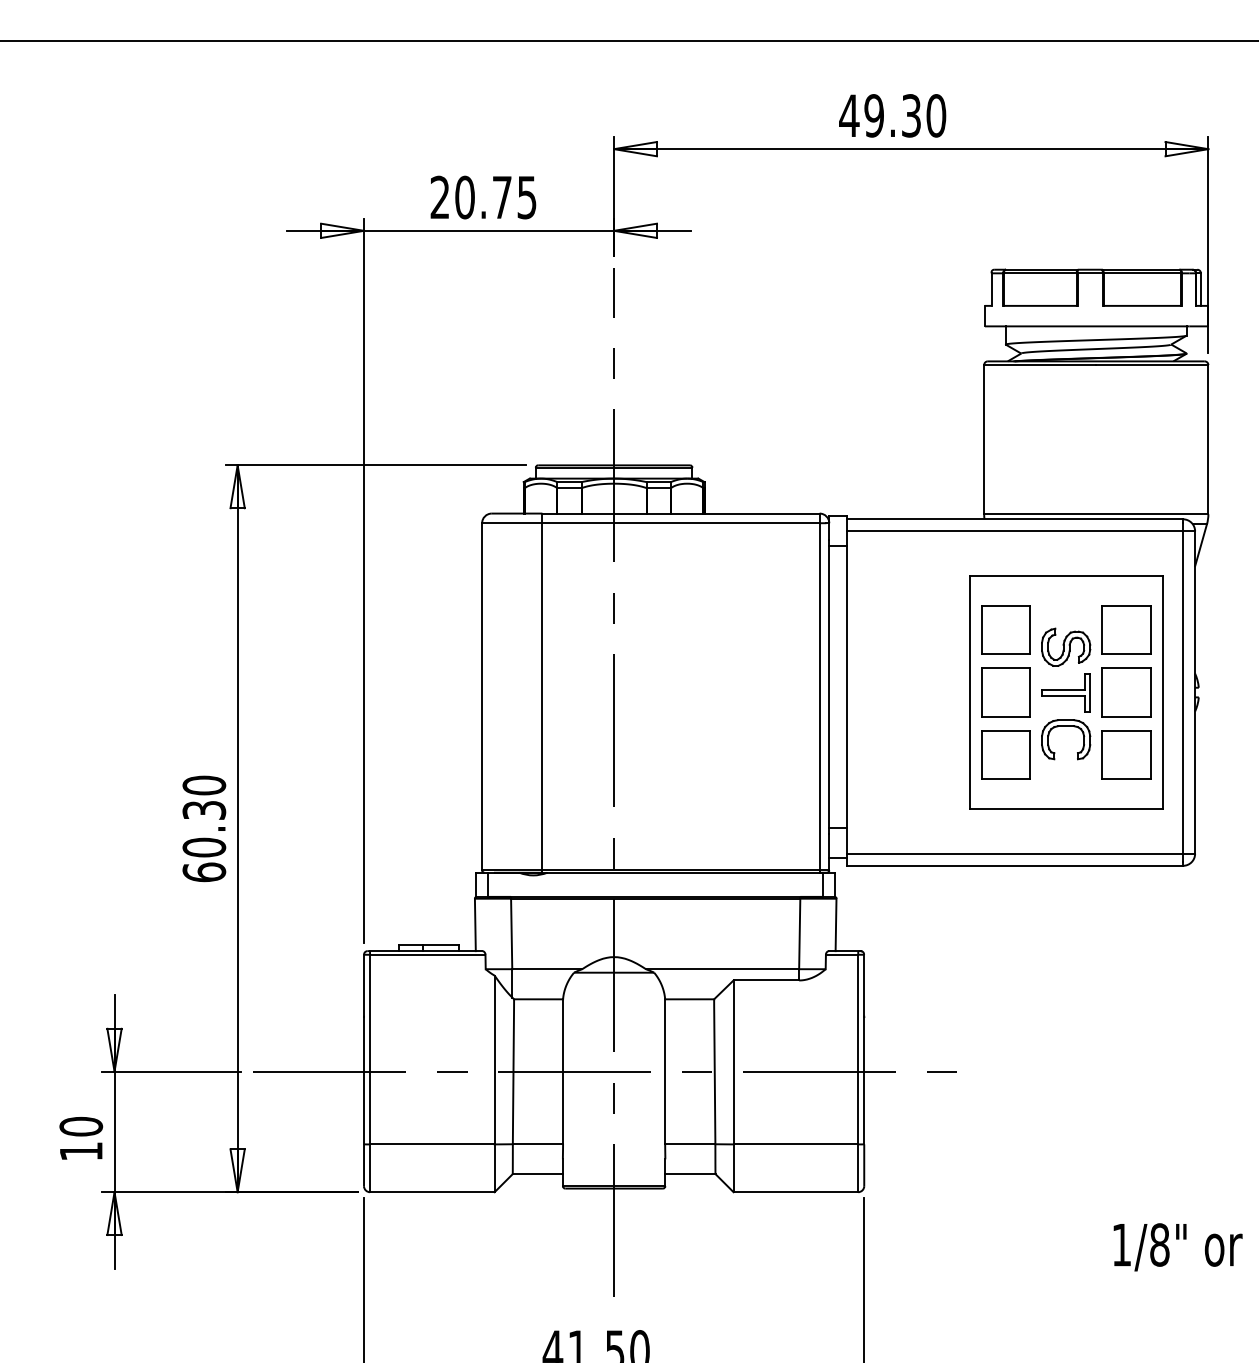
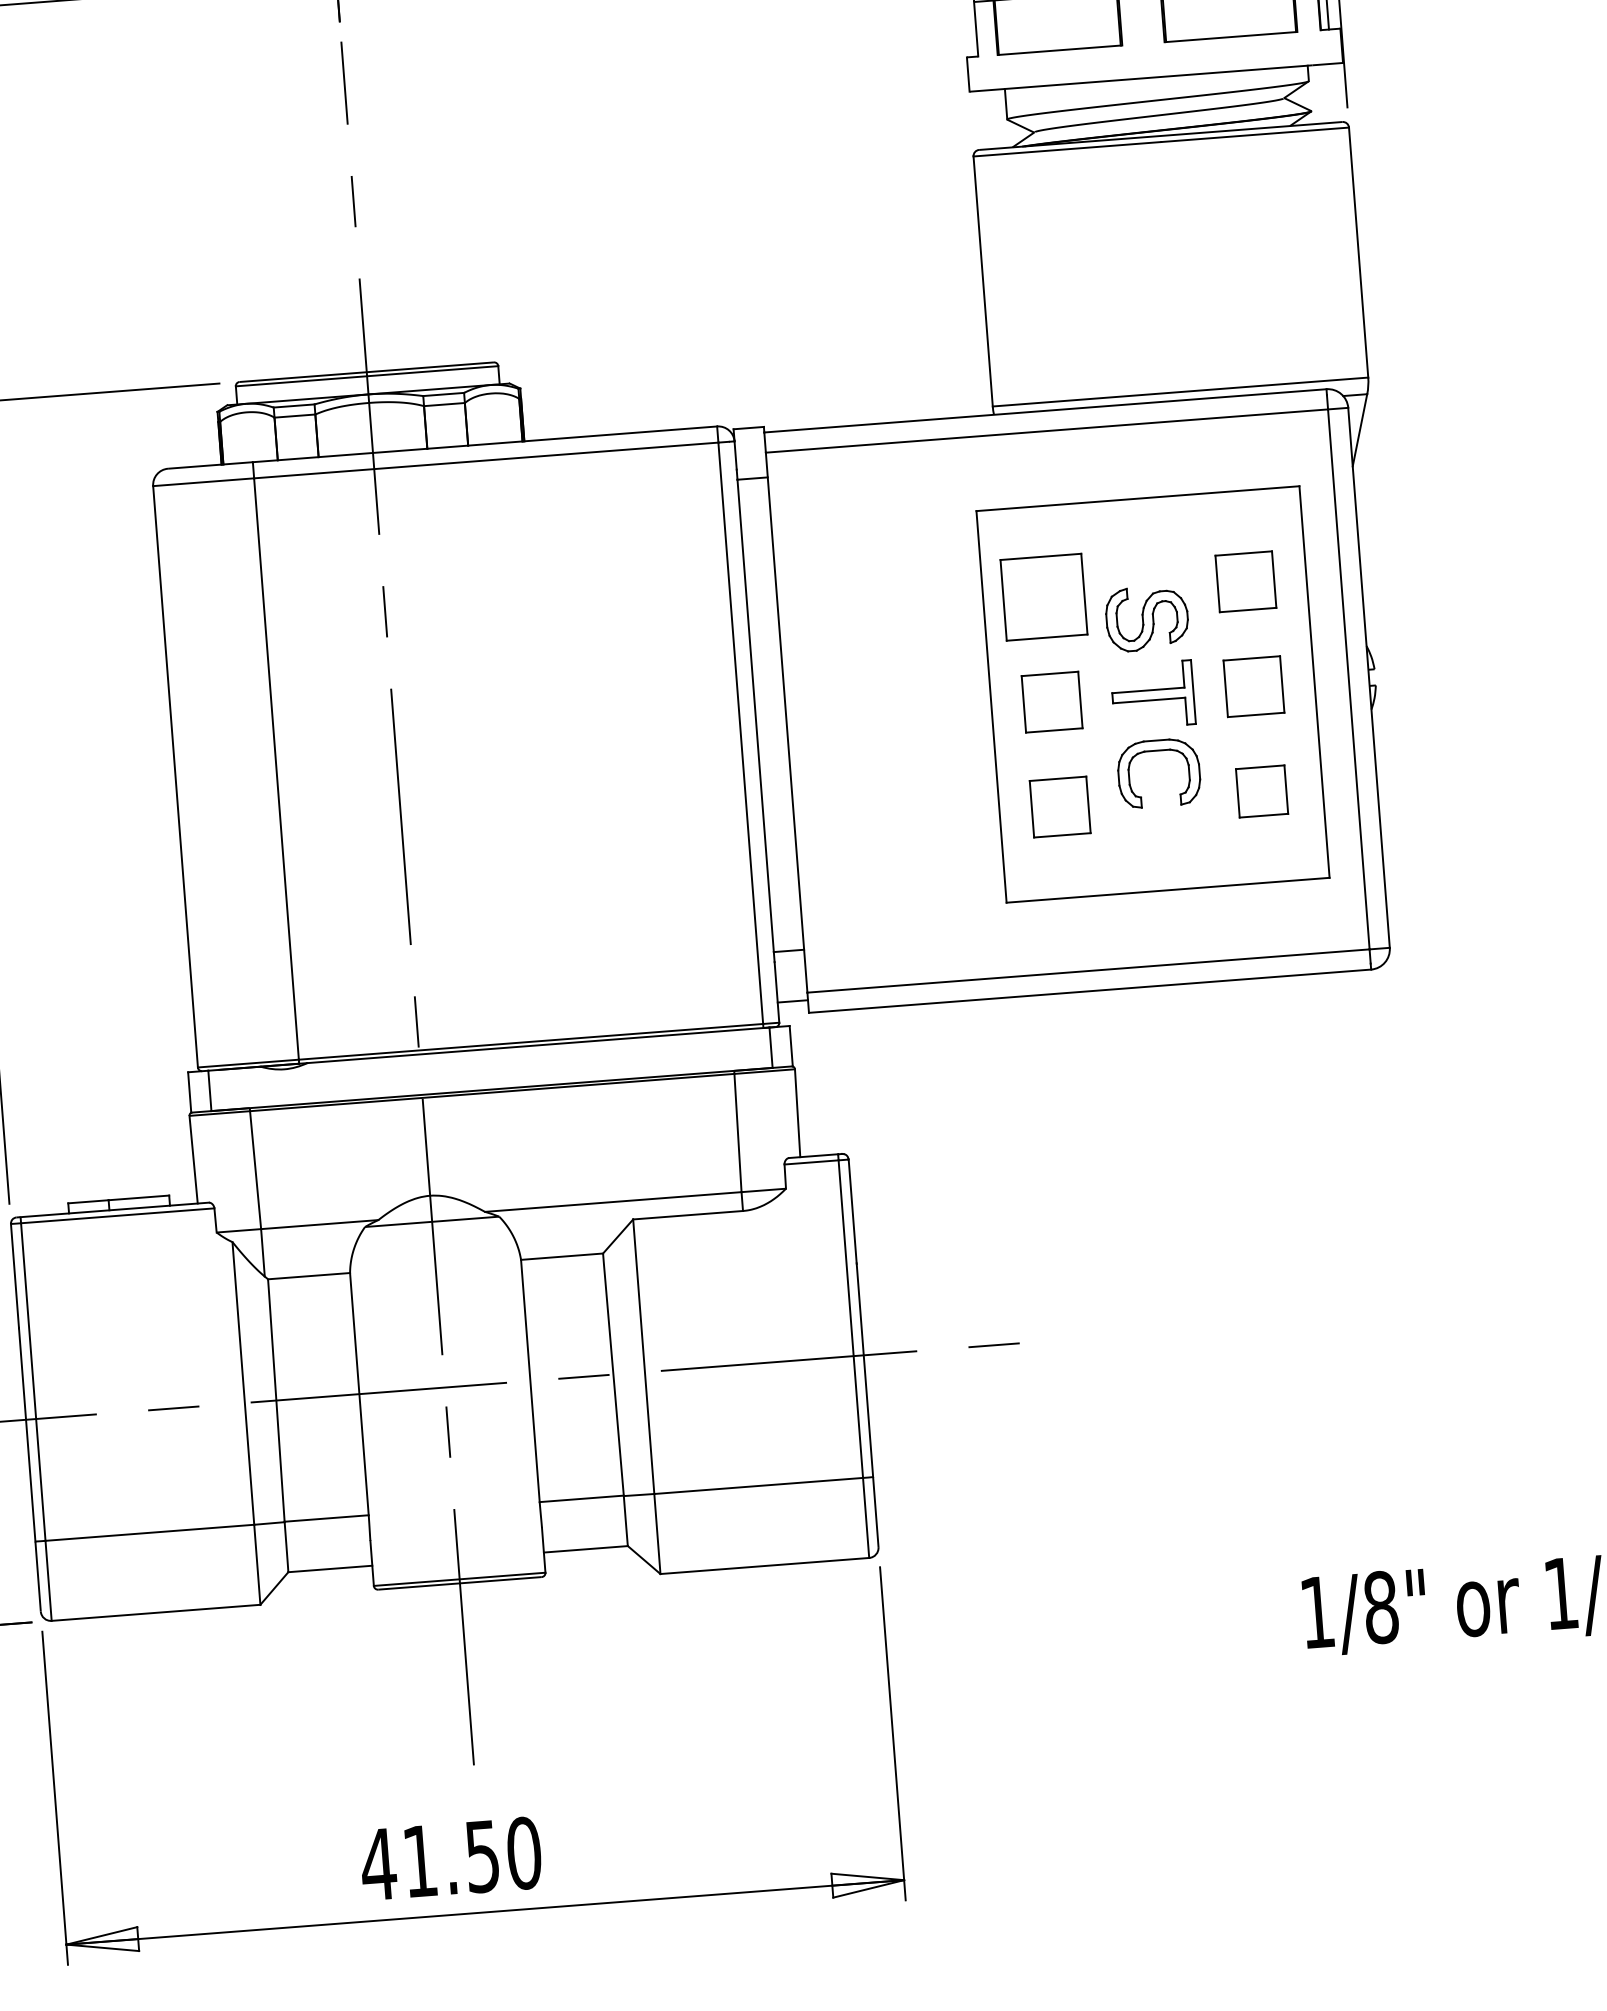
part: (1126, 629) -> (1245, 581), size x0.7
part: (1005, 692) -> (1051, 702), size x0.7
part: (1126, 692) -> (1254, 686), size x0.7
part: (1005, 754) -> (1059, 805), size x0.7
part: (1126, 754) -> (1262, 790), size x0.6

